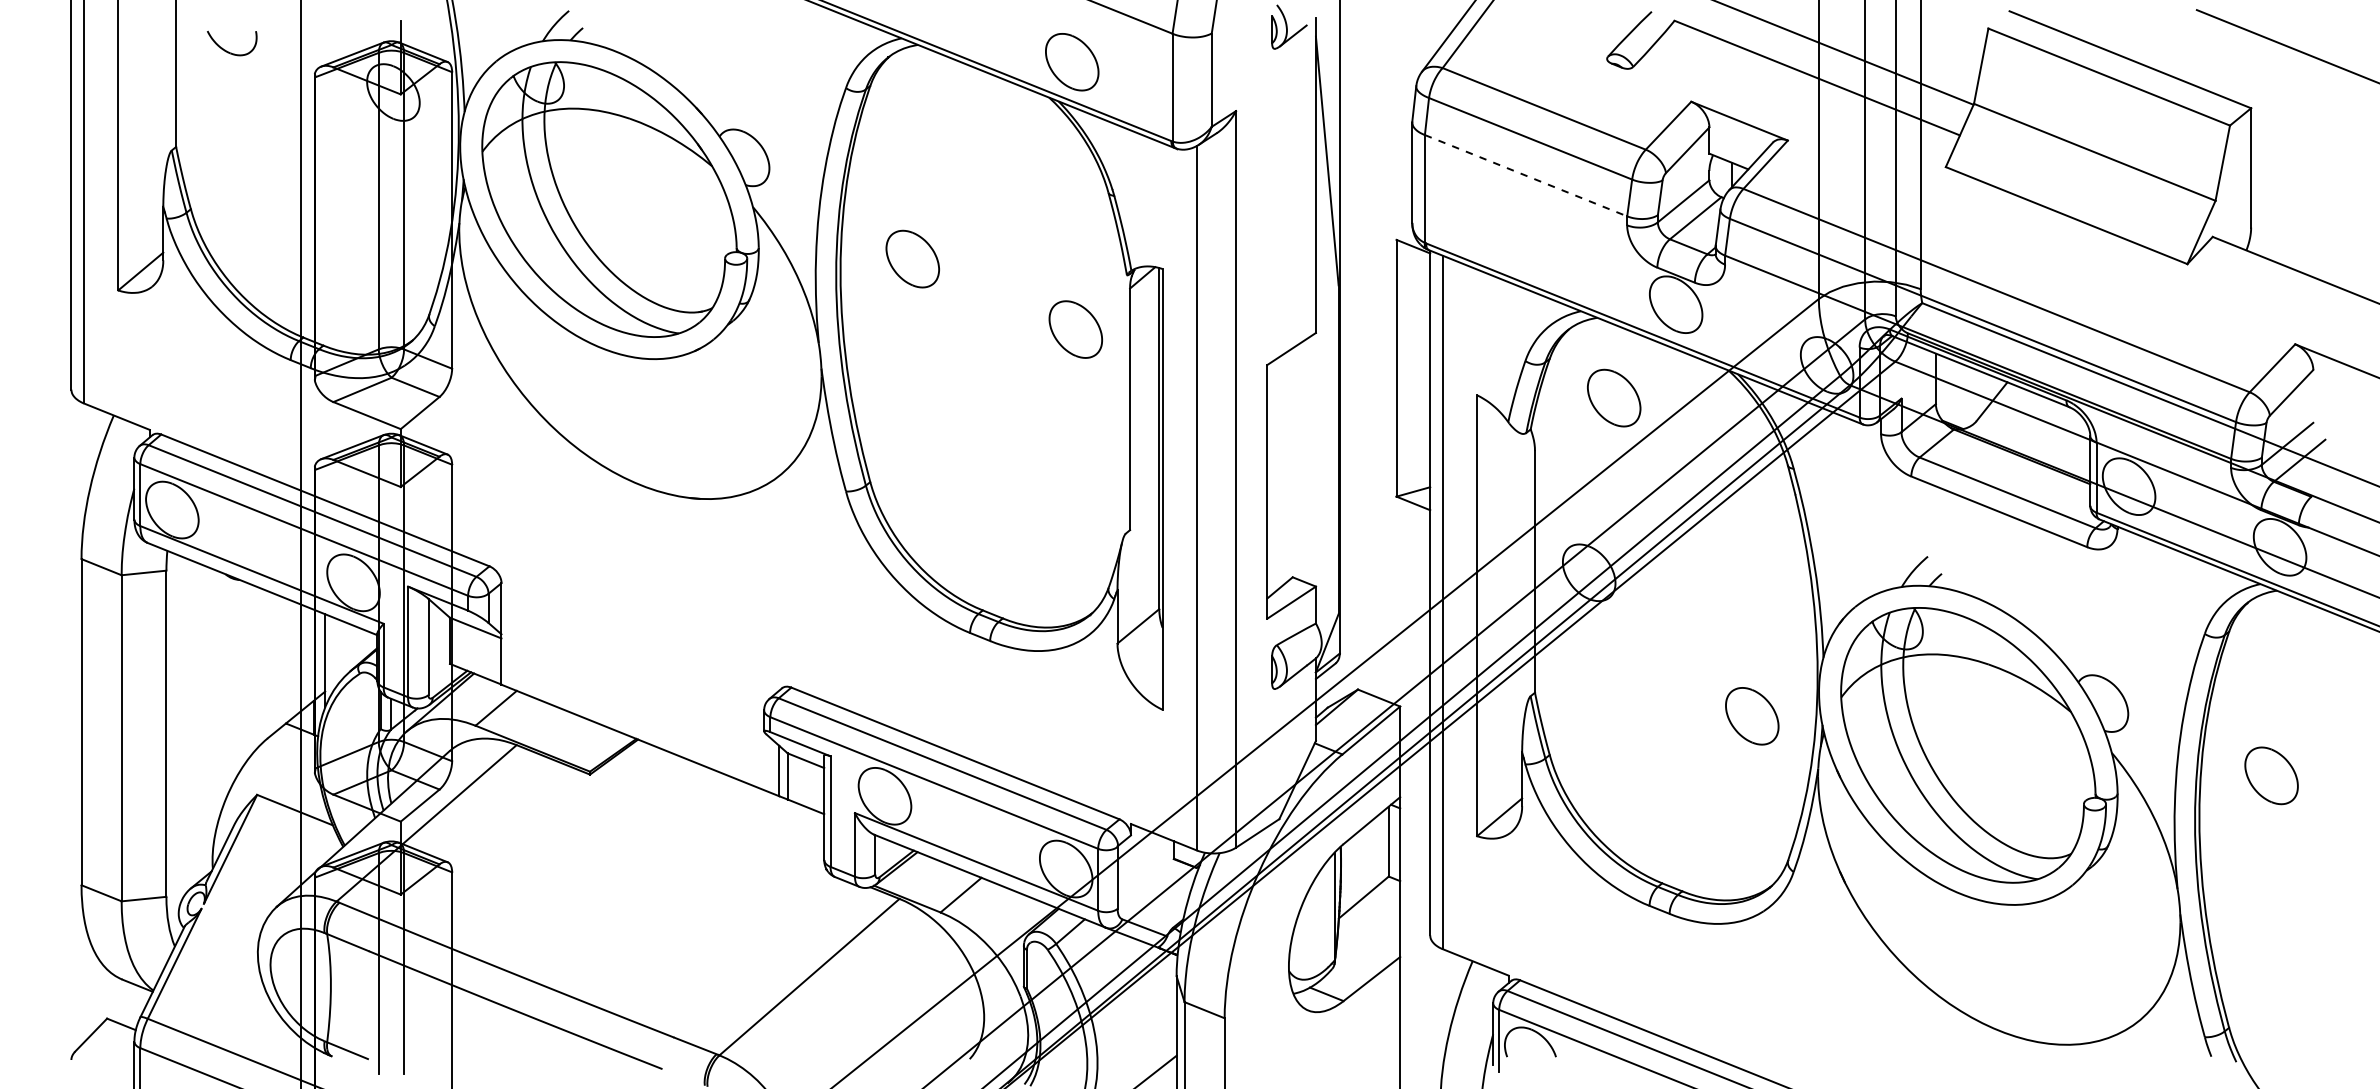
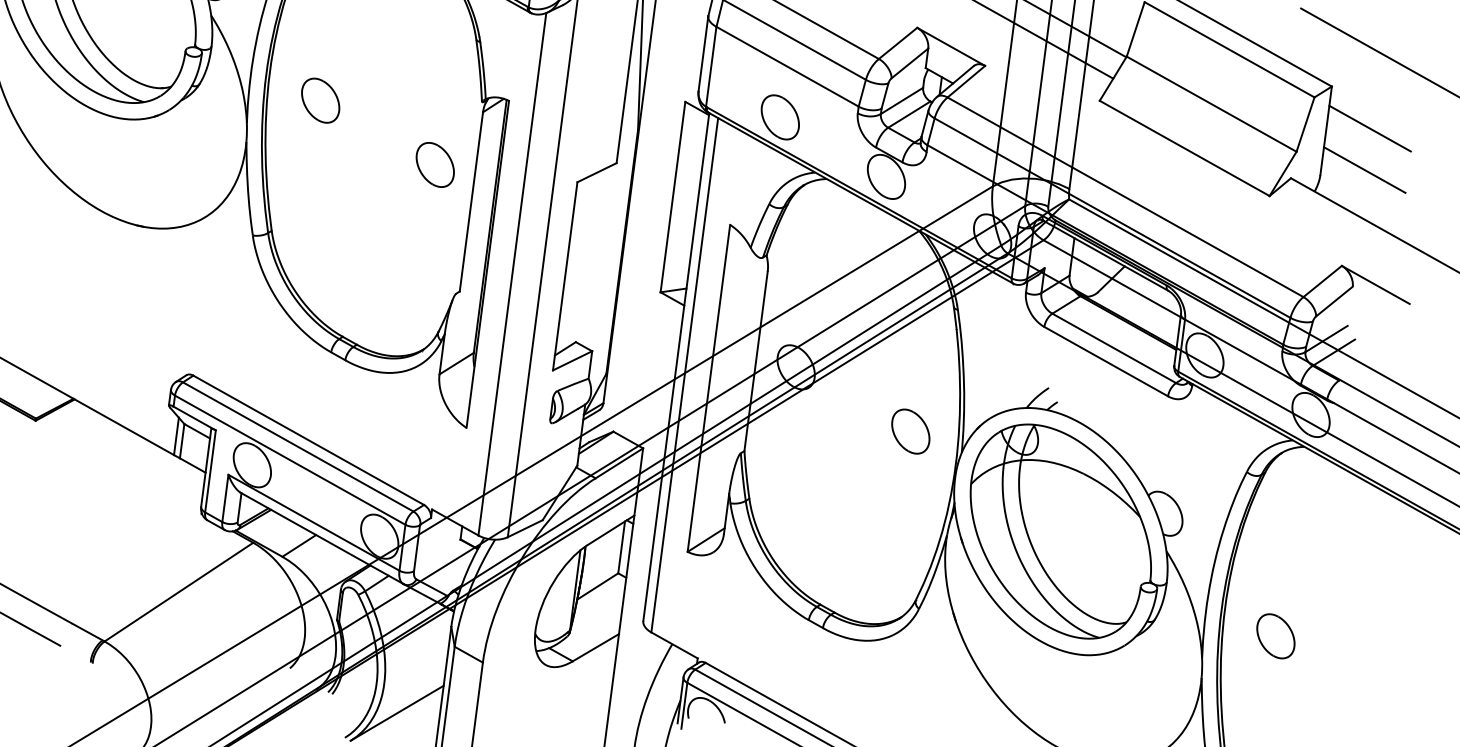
line: (2309, 157) -> (1370, 128), added
line: (1526, 175) -> (787, 66), dashed -> solid
line: (2309, 213) -> (1365, 170), added
part: (912, 258) -> (320, 100), moved
part: (1075, 329) -> (435, 164), moved
part: (1614, 397) -> (780, 116), moved
part: (1752, 716) -> (910, 431), moved
part: (2271, 775) -> (1275, 636), moved

